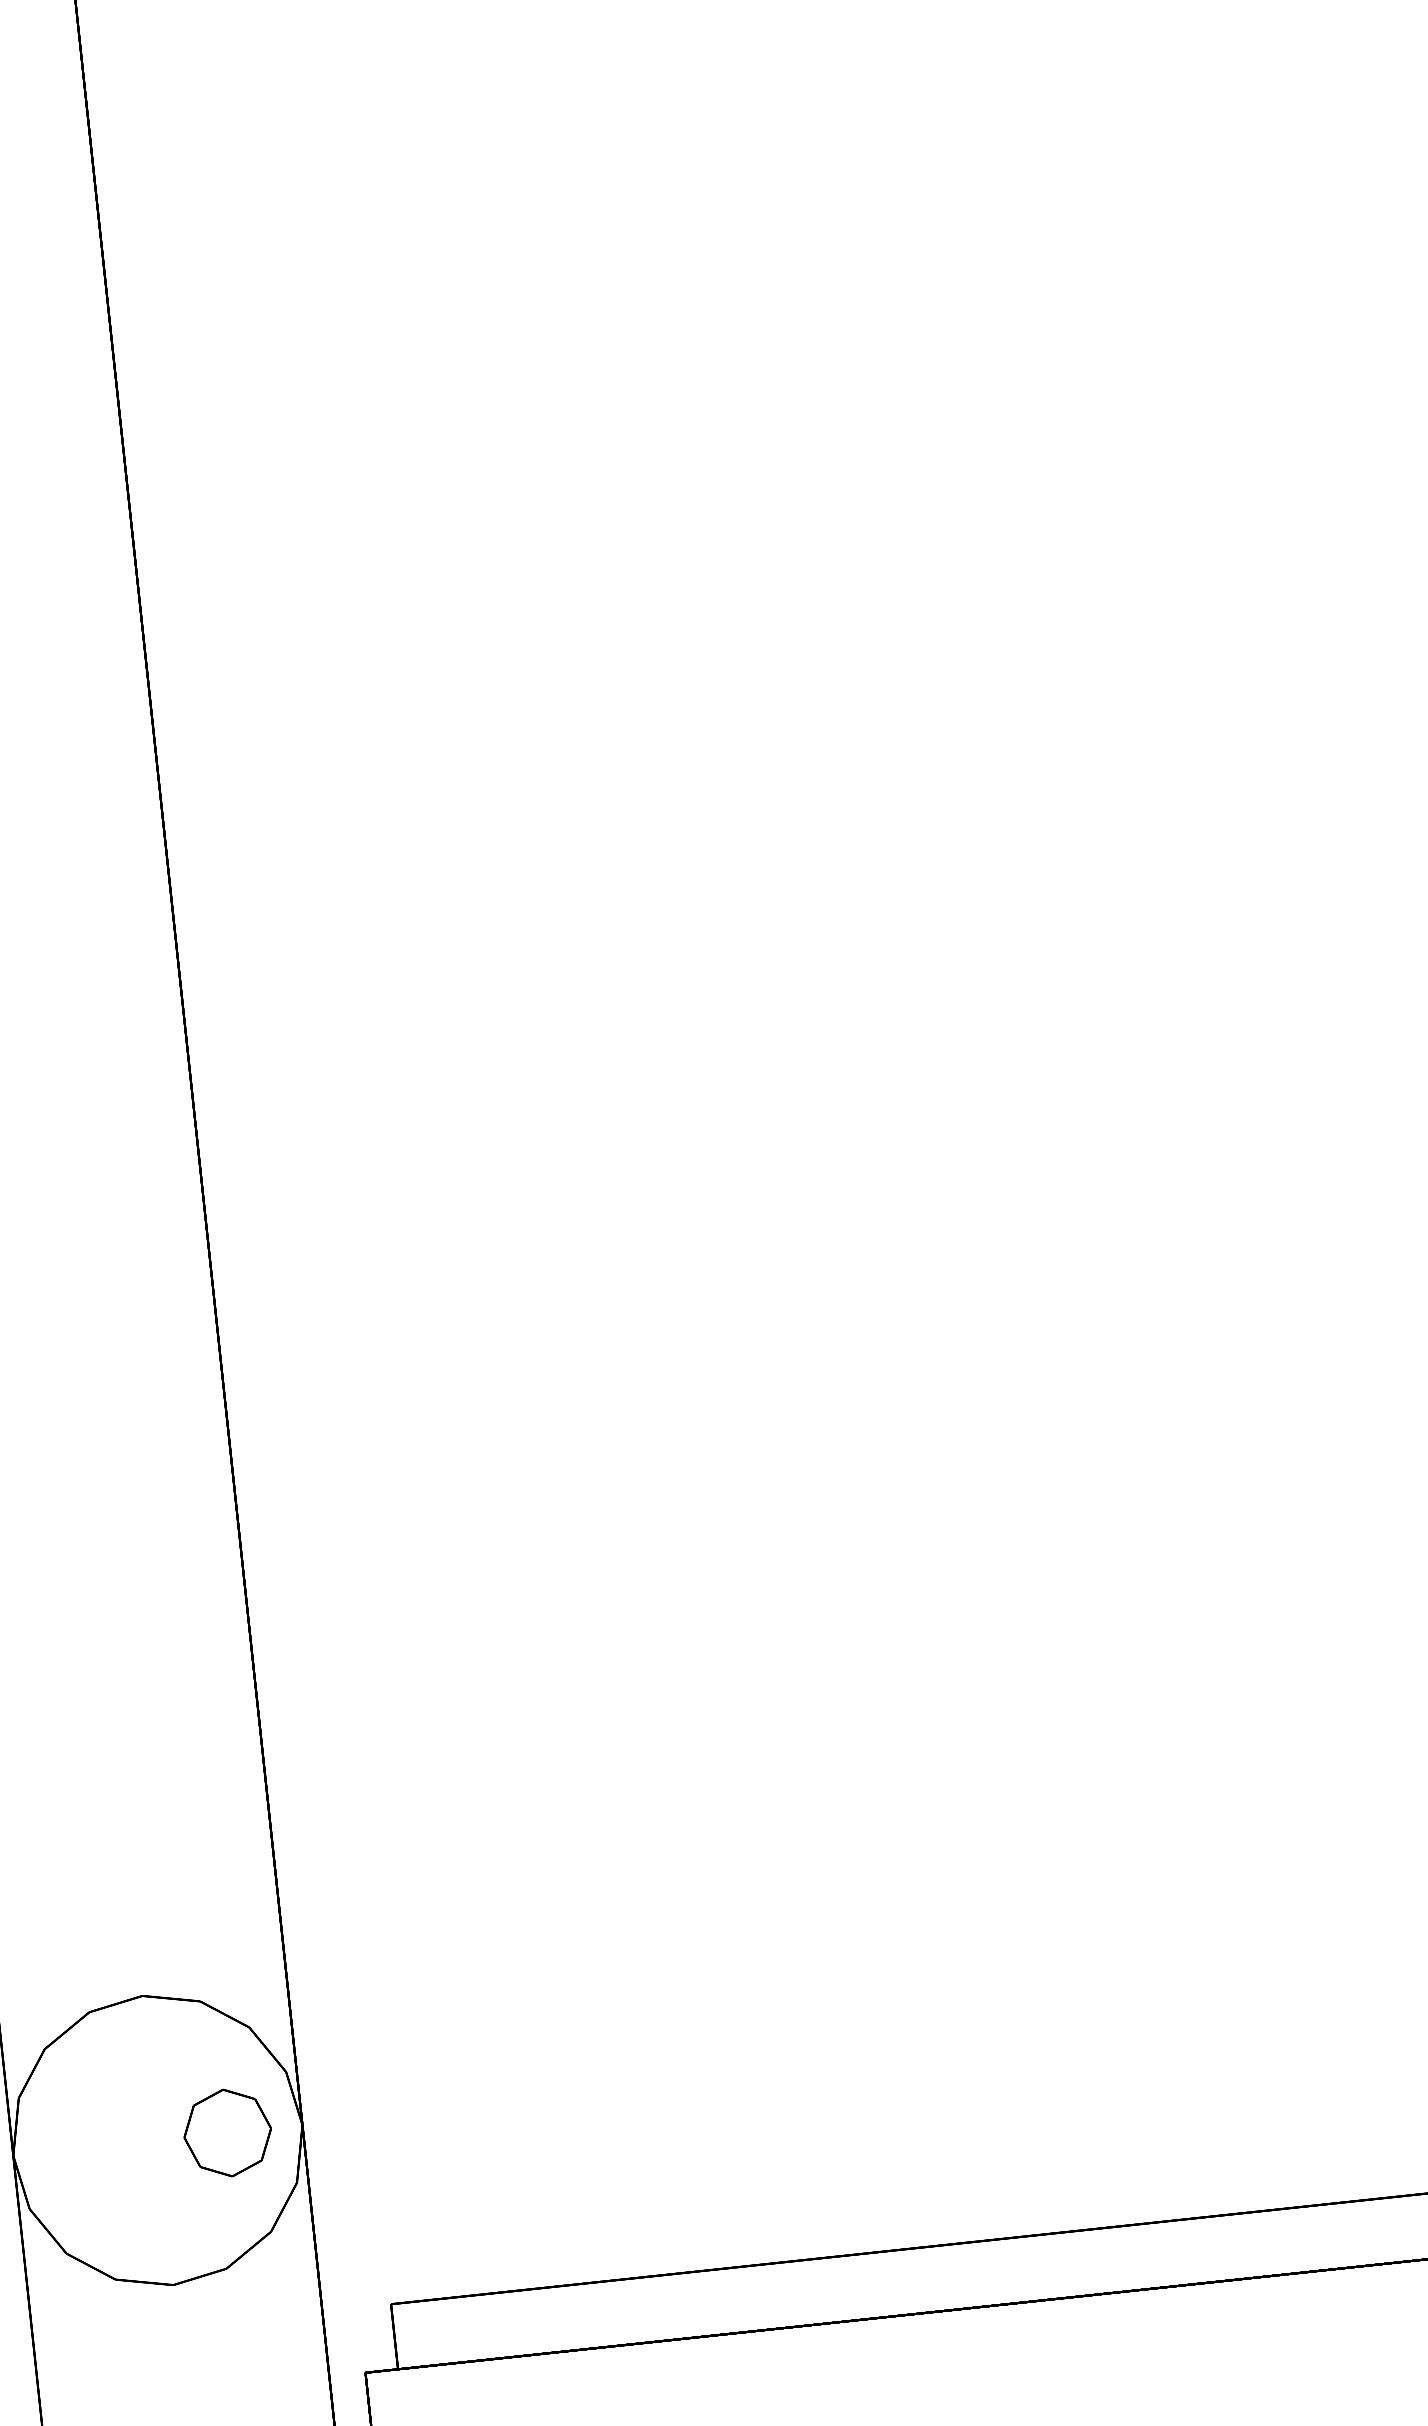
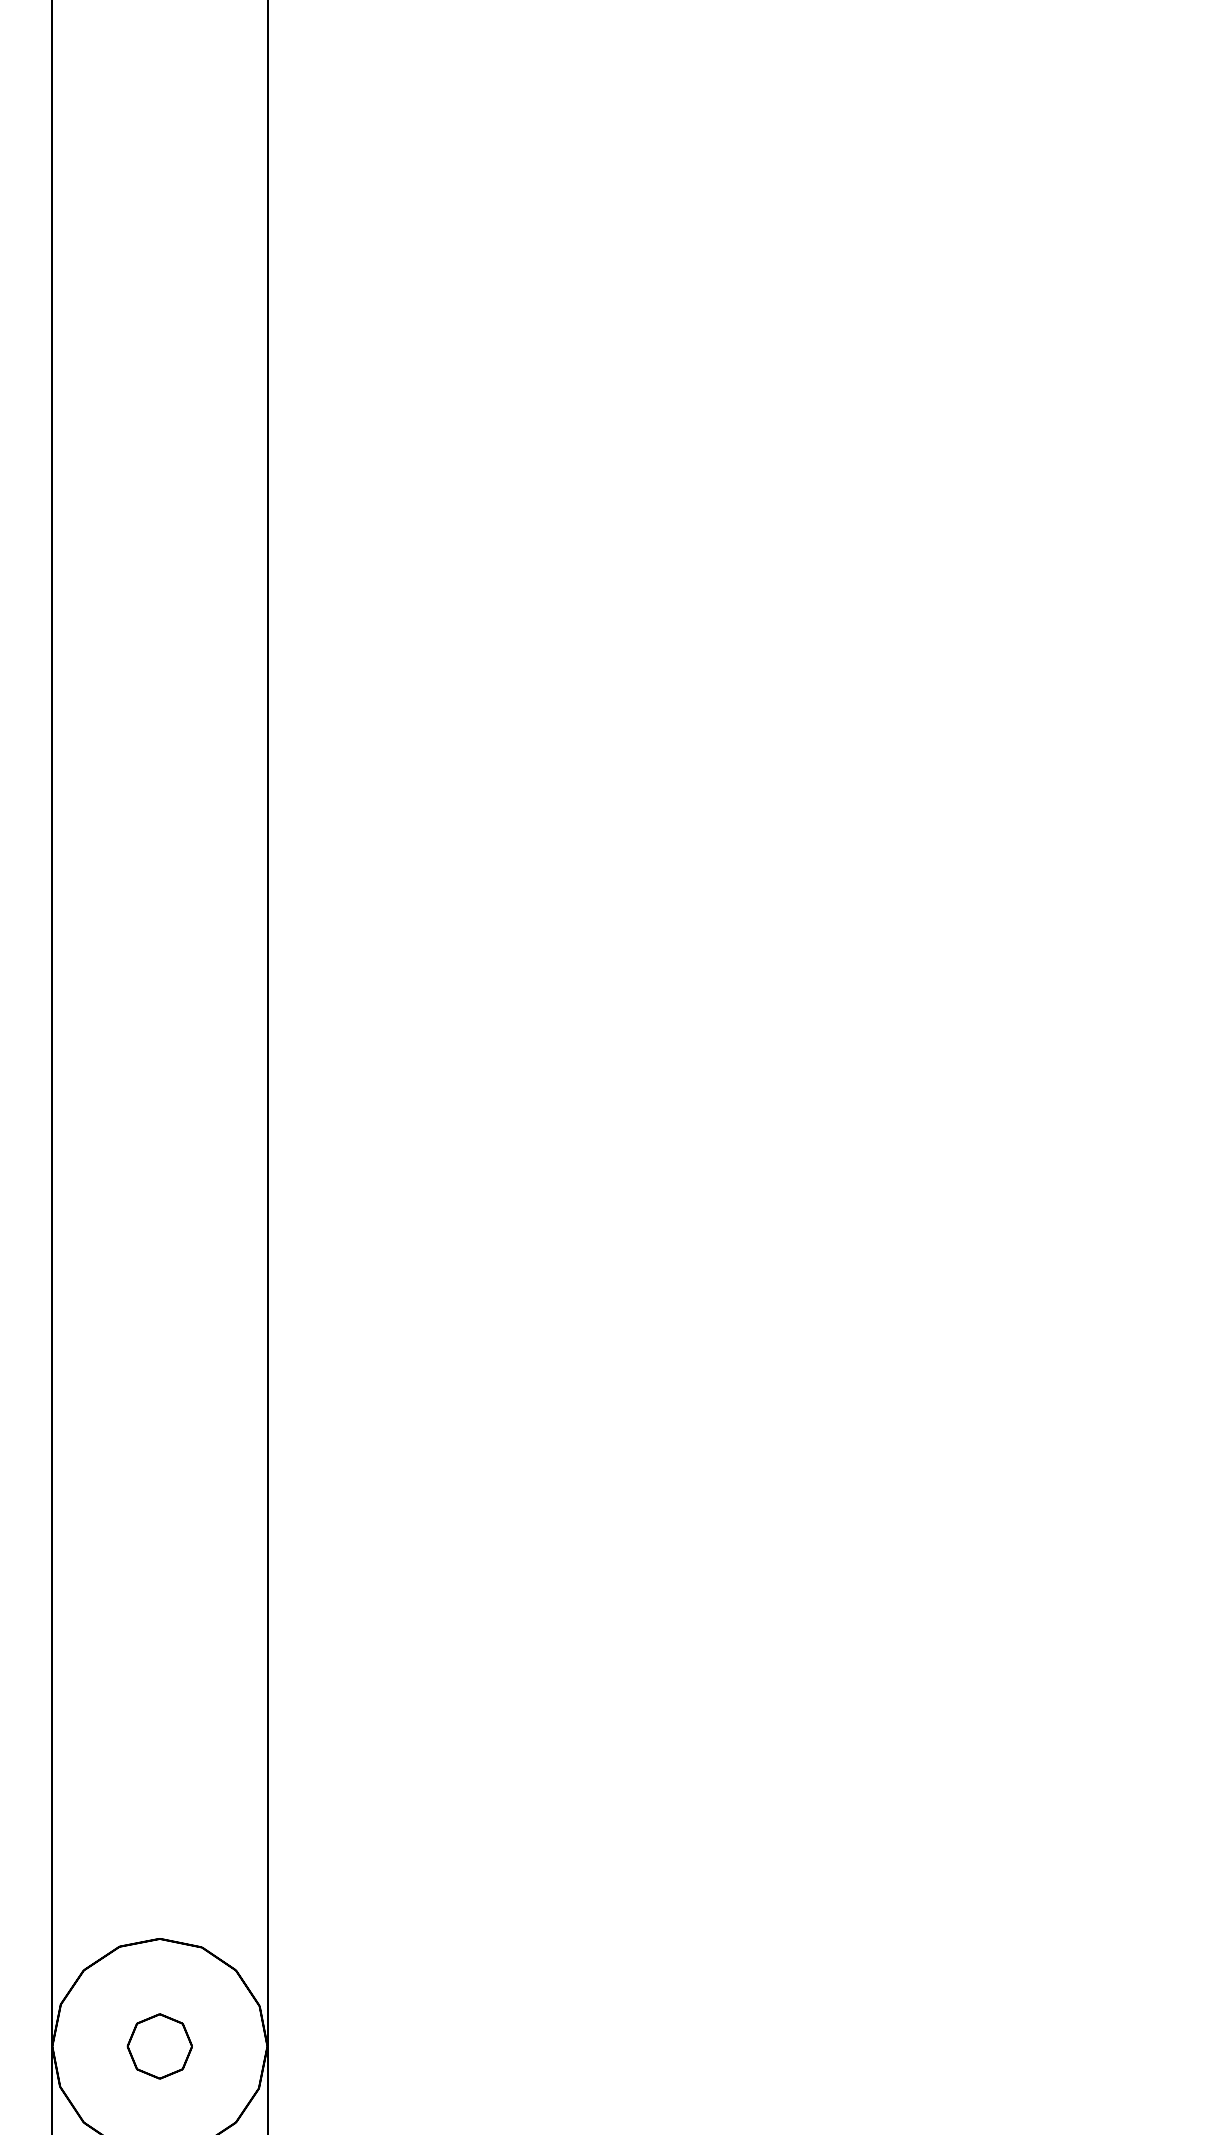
part: (227, 2133) -> (159, 2046), moved

